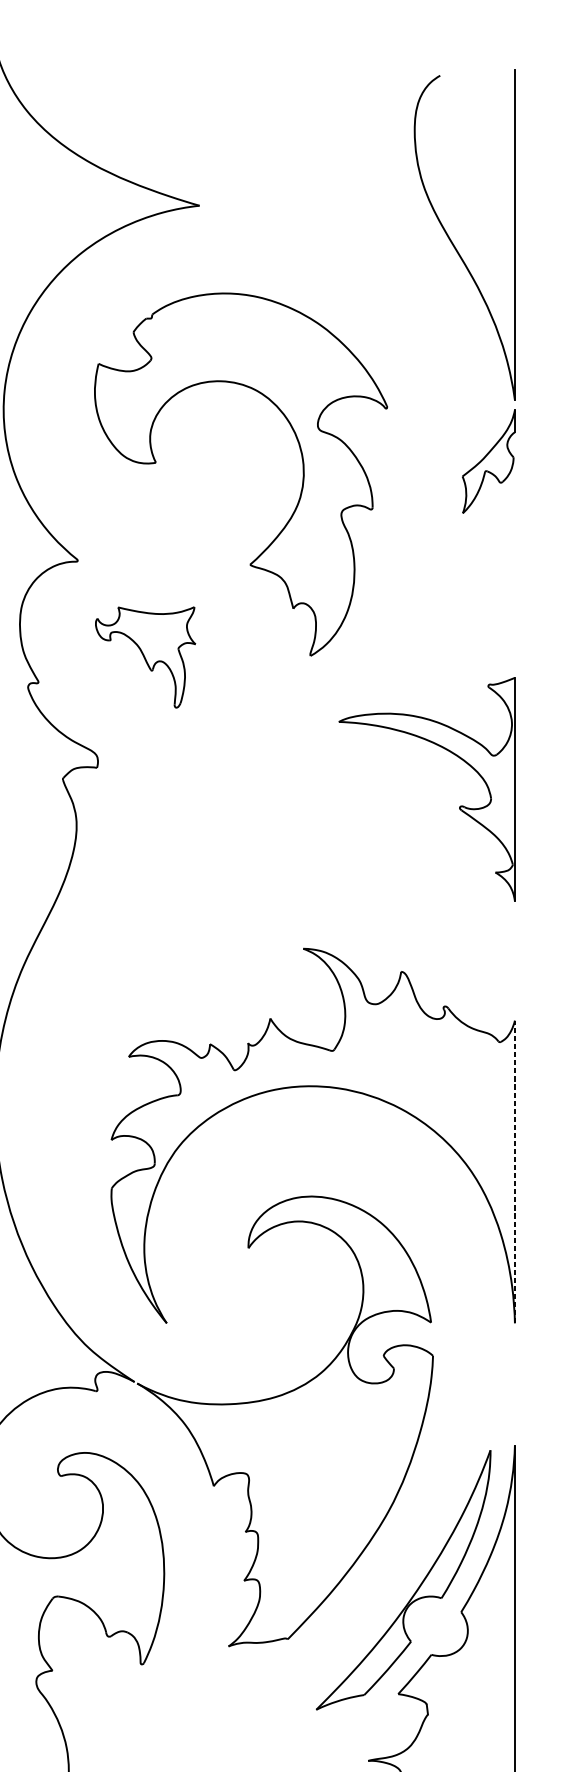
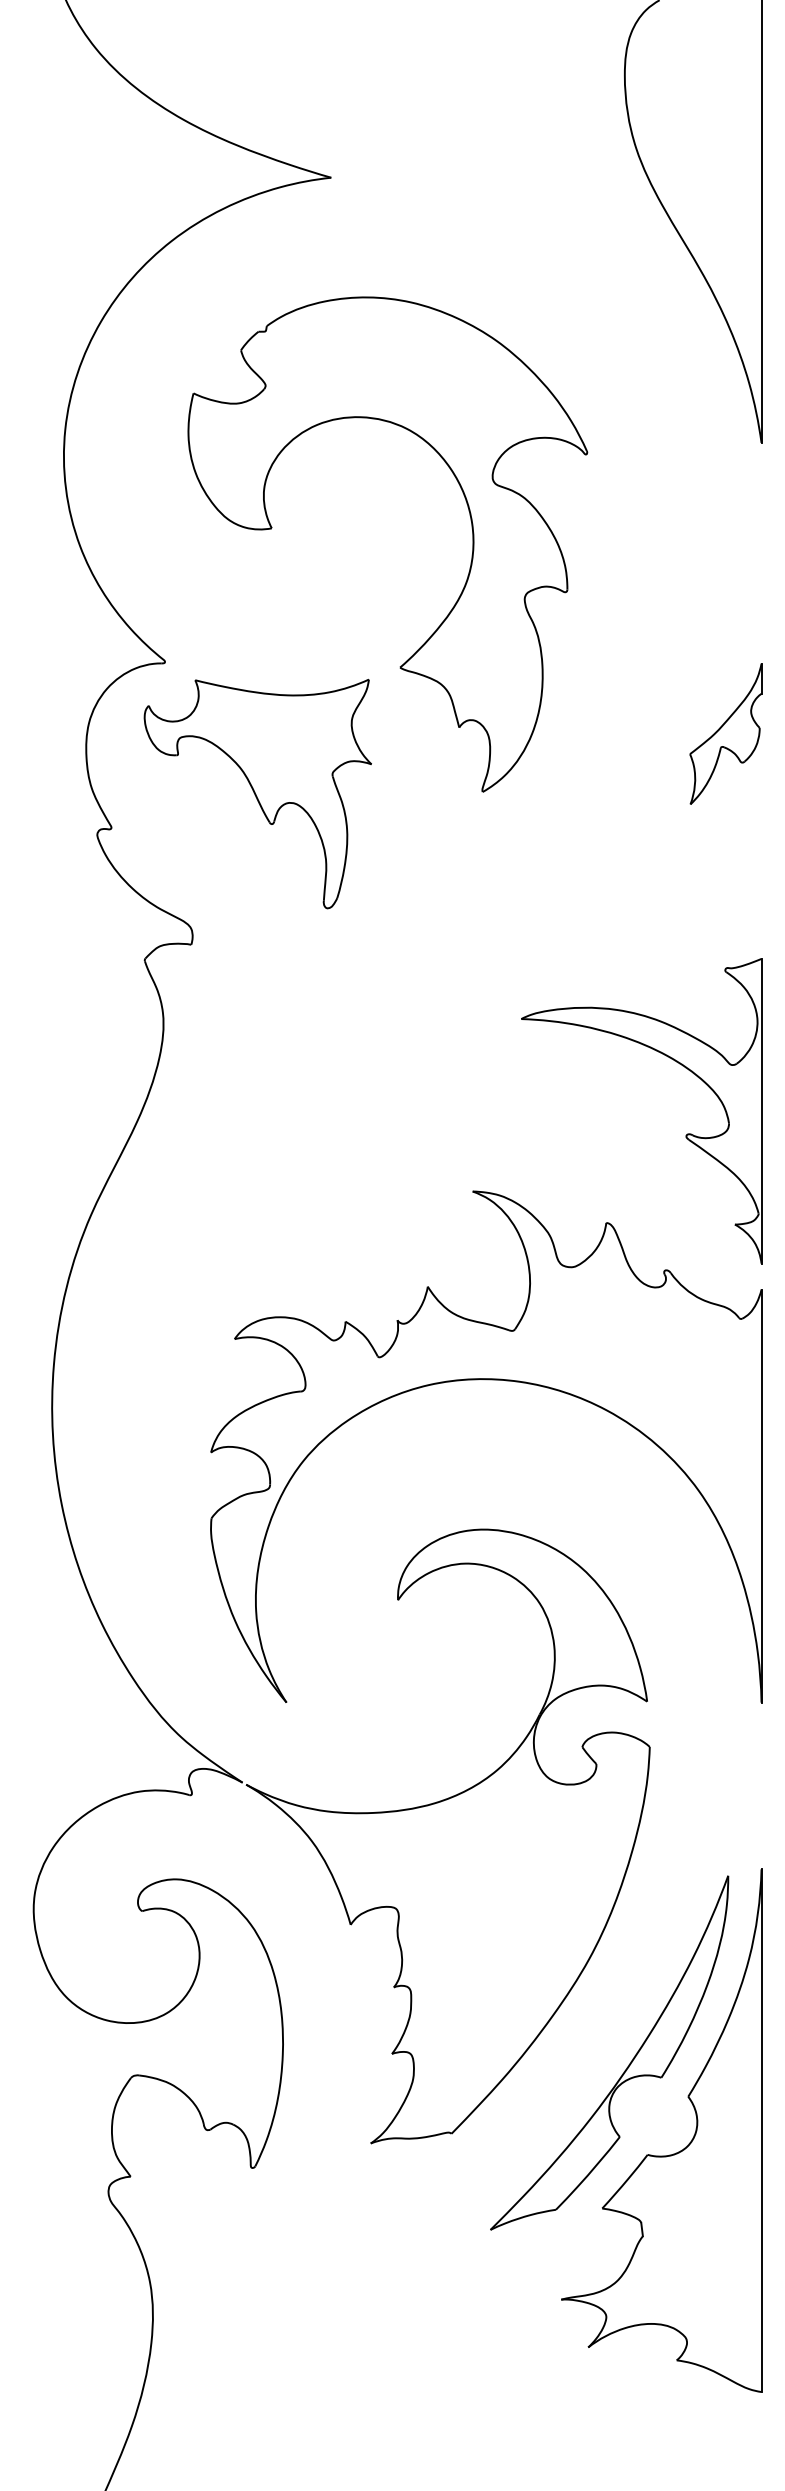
part: (488, 461) -> (725, 733), moved
part: (145, 657) -> (257, 793), size x1.67
part: (459, 807) -> (685, 1135), moved
line: (514, 1172) -> (761, 1496), dashed -> solid

